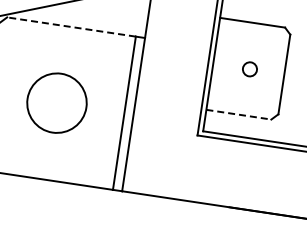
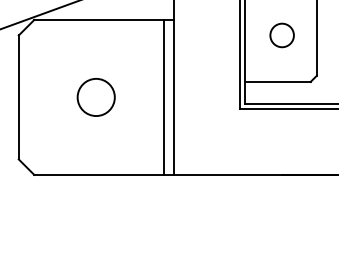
line: (70, 26) -> (98, 19), dashed -> solid
circle: (249, 69) -> (281, 35), size x1.67
circle: (56, 103) -> (95, 97), size x0.62
line: (238, 114) -> (277, 81), dashed -> solid

